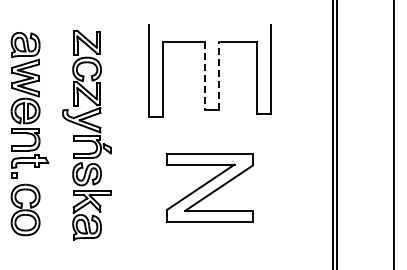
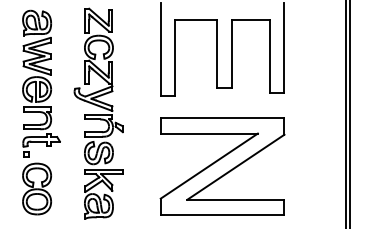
line: (219, 75) -> (232, 53), dashed -> solid
line: (204, 76) -> (217, 54), dashed -> solid
part: (209, 187) -> (222, 166), size x1.43

